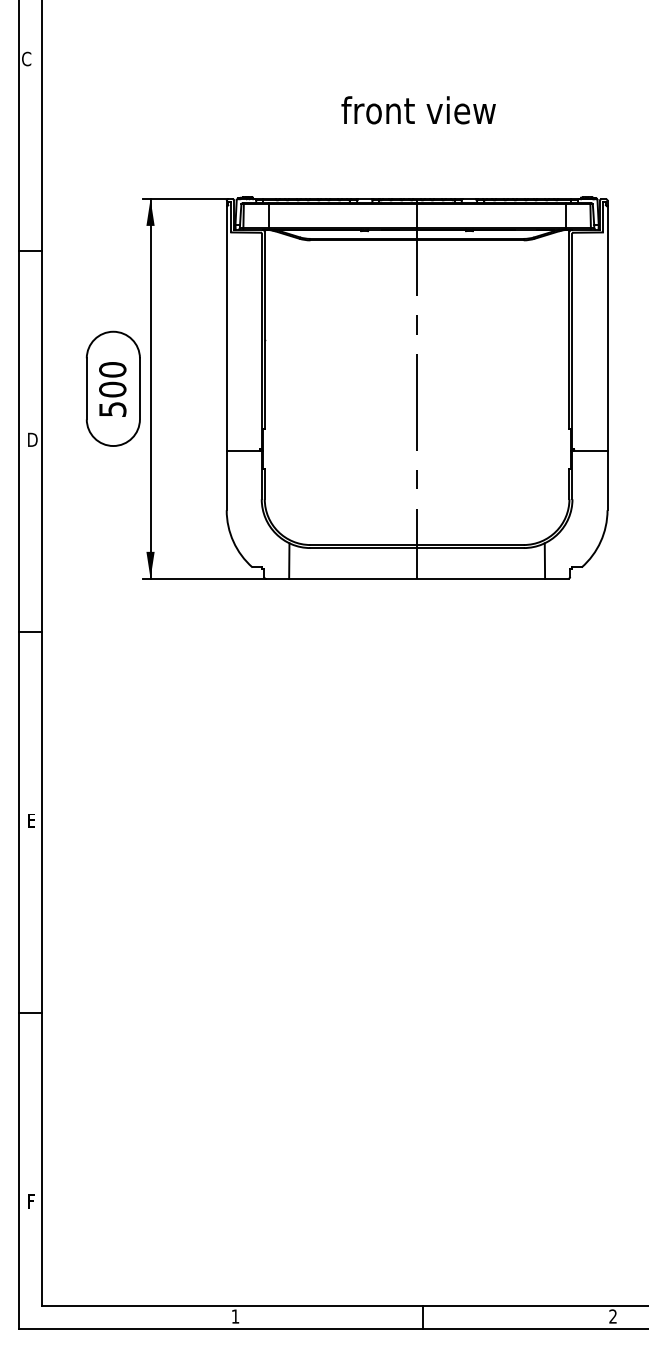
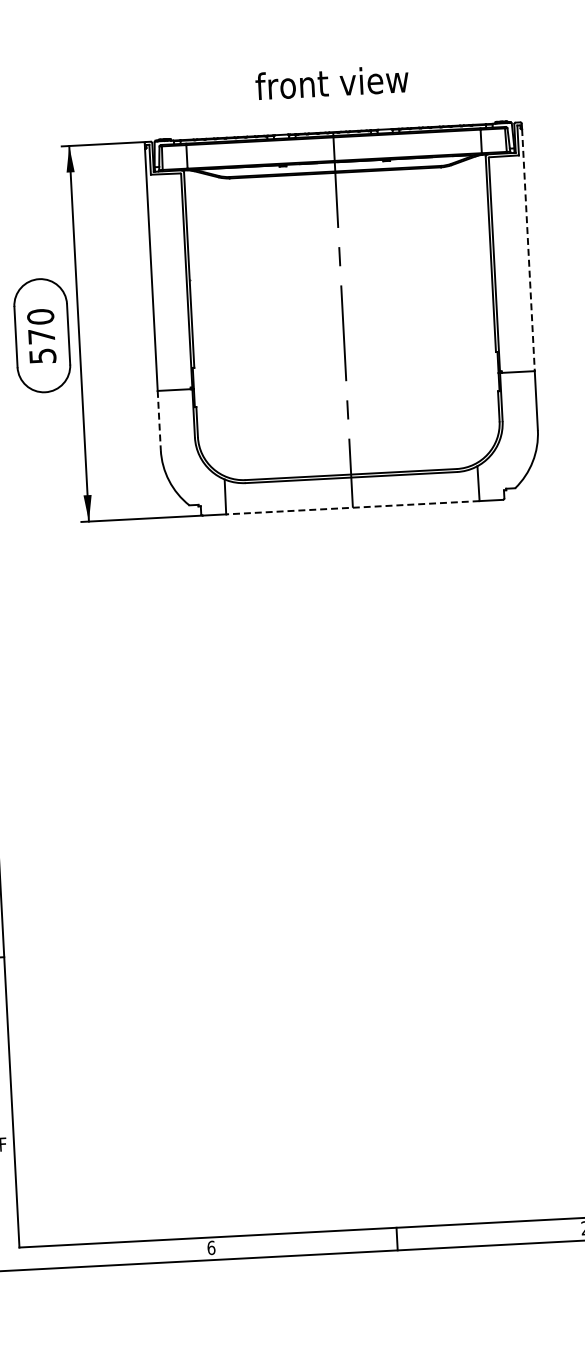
text: (418, 110) -> (332, 82), moved
line: (607, 328) -> (528, 250), solid -> dashed
text: (112, 389) -> (41, 336), 500 -> 570
line: (226, 480) -> (159, 420), solid -> dashed
line: (417, 578) -> (353, 507), solid -> dashed
text: (235, 1316) -> (211, 1247), 1 -> 6

